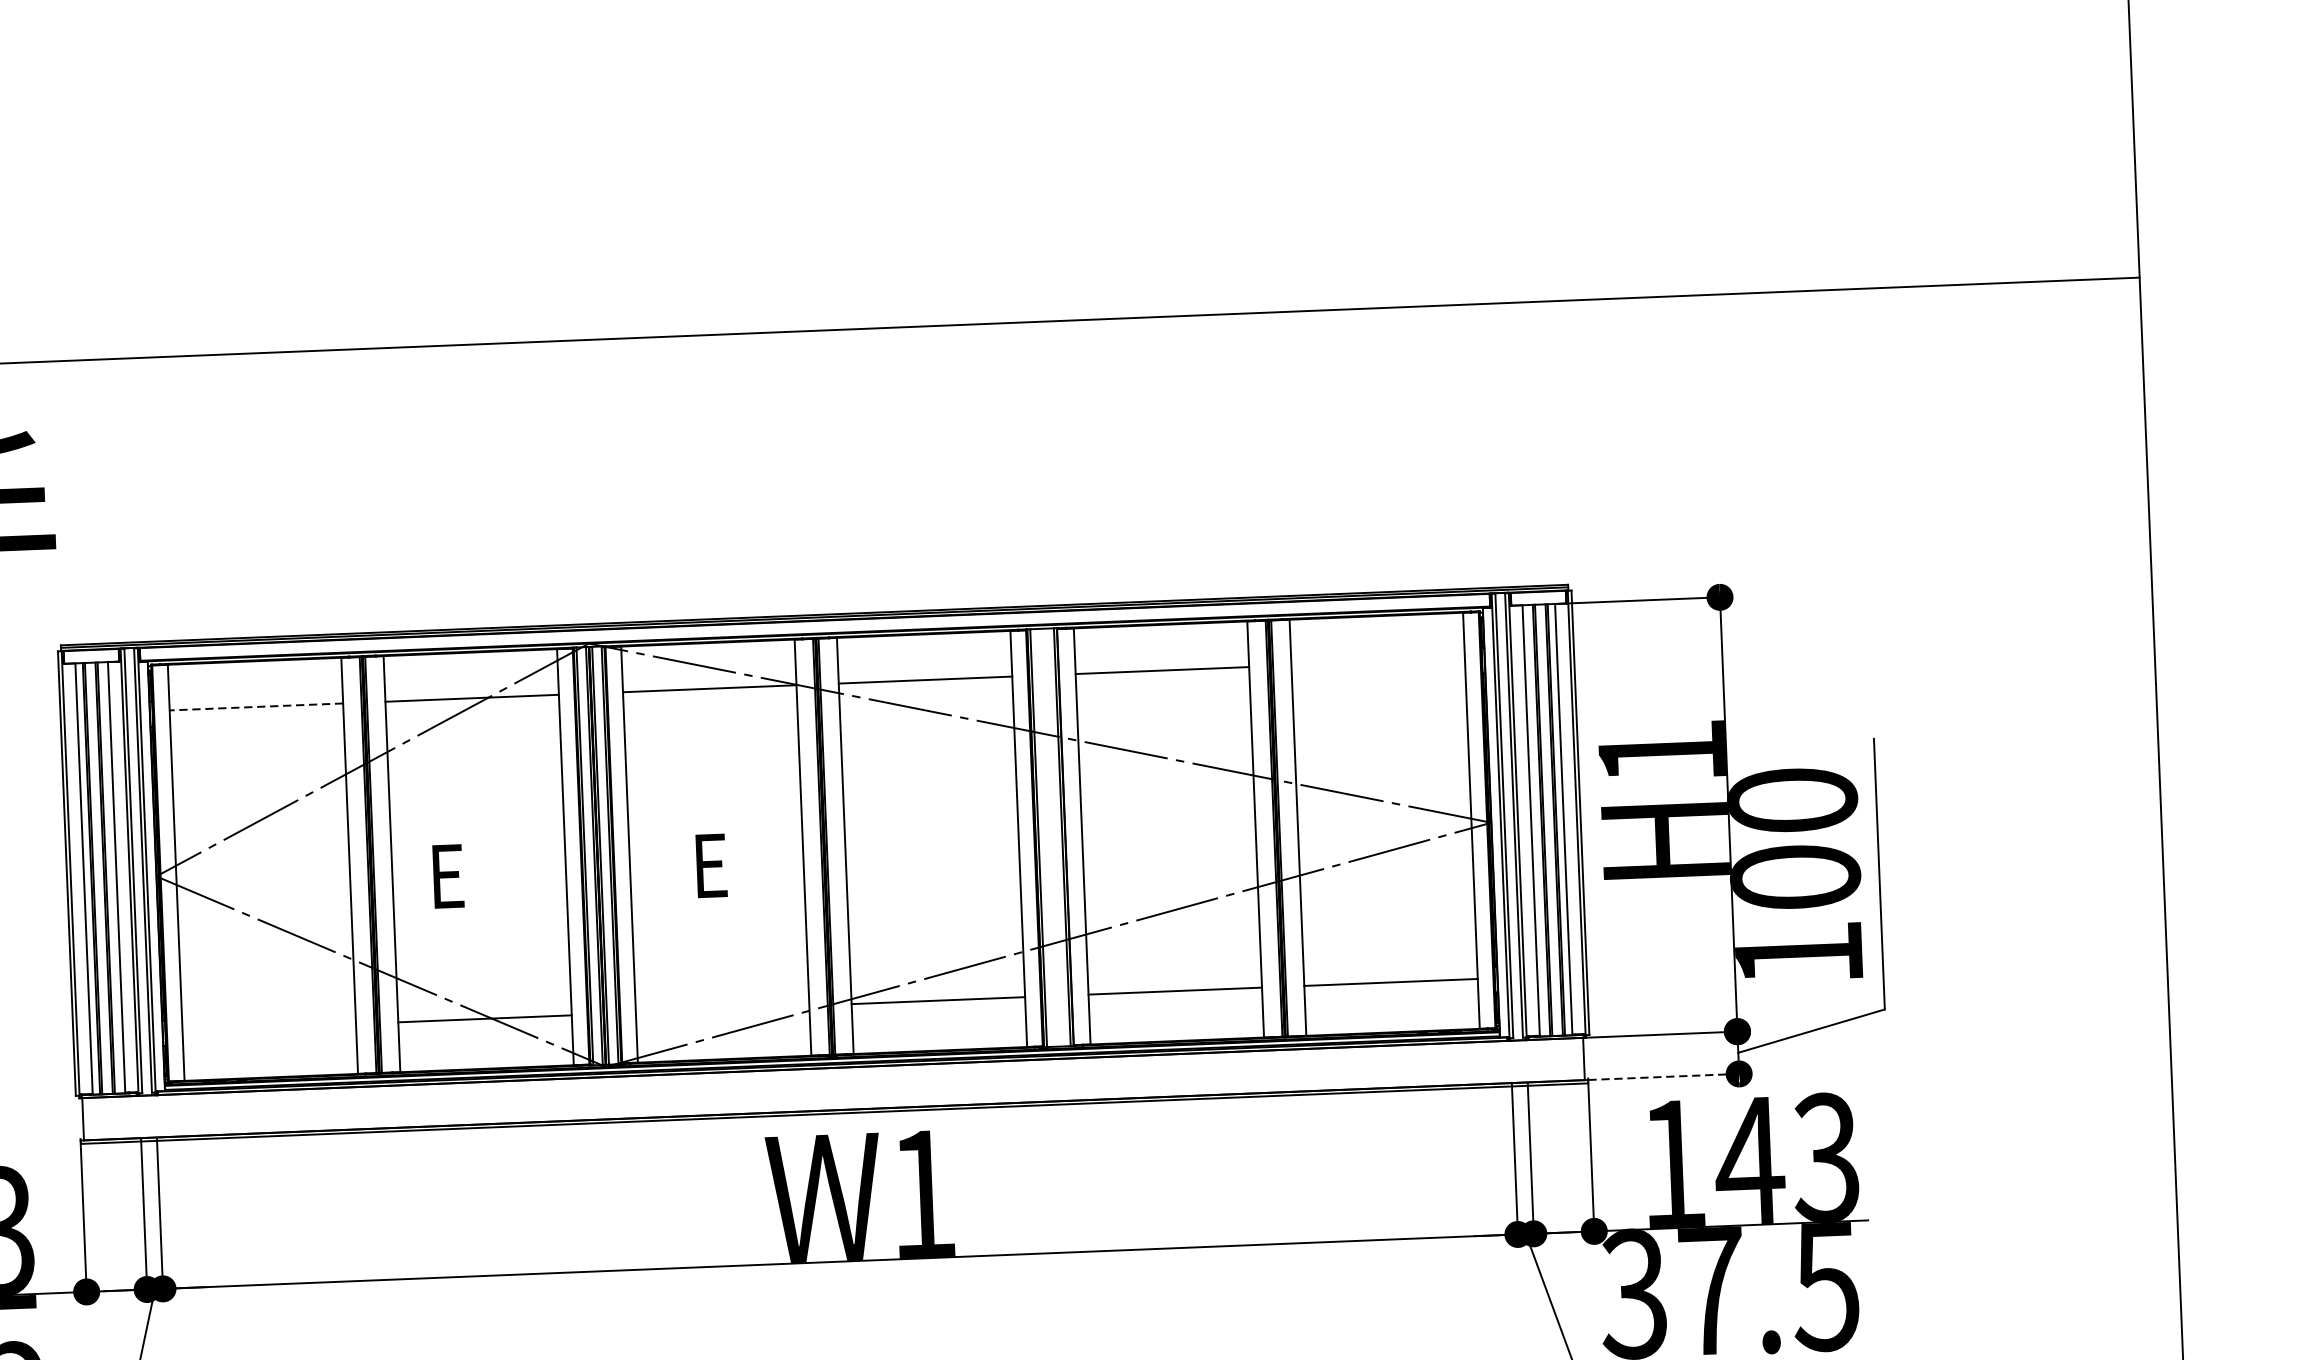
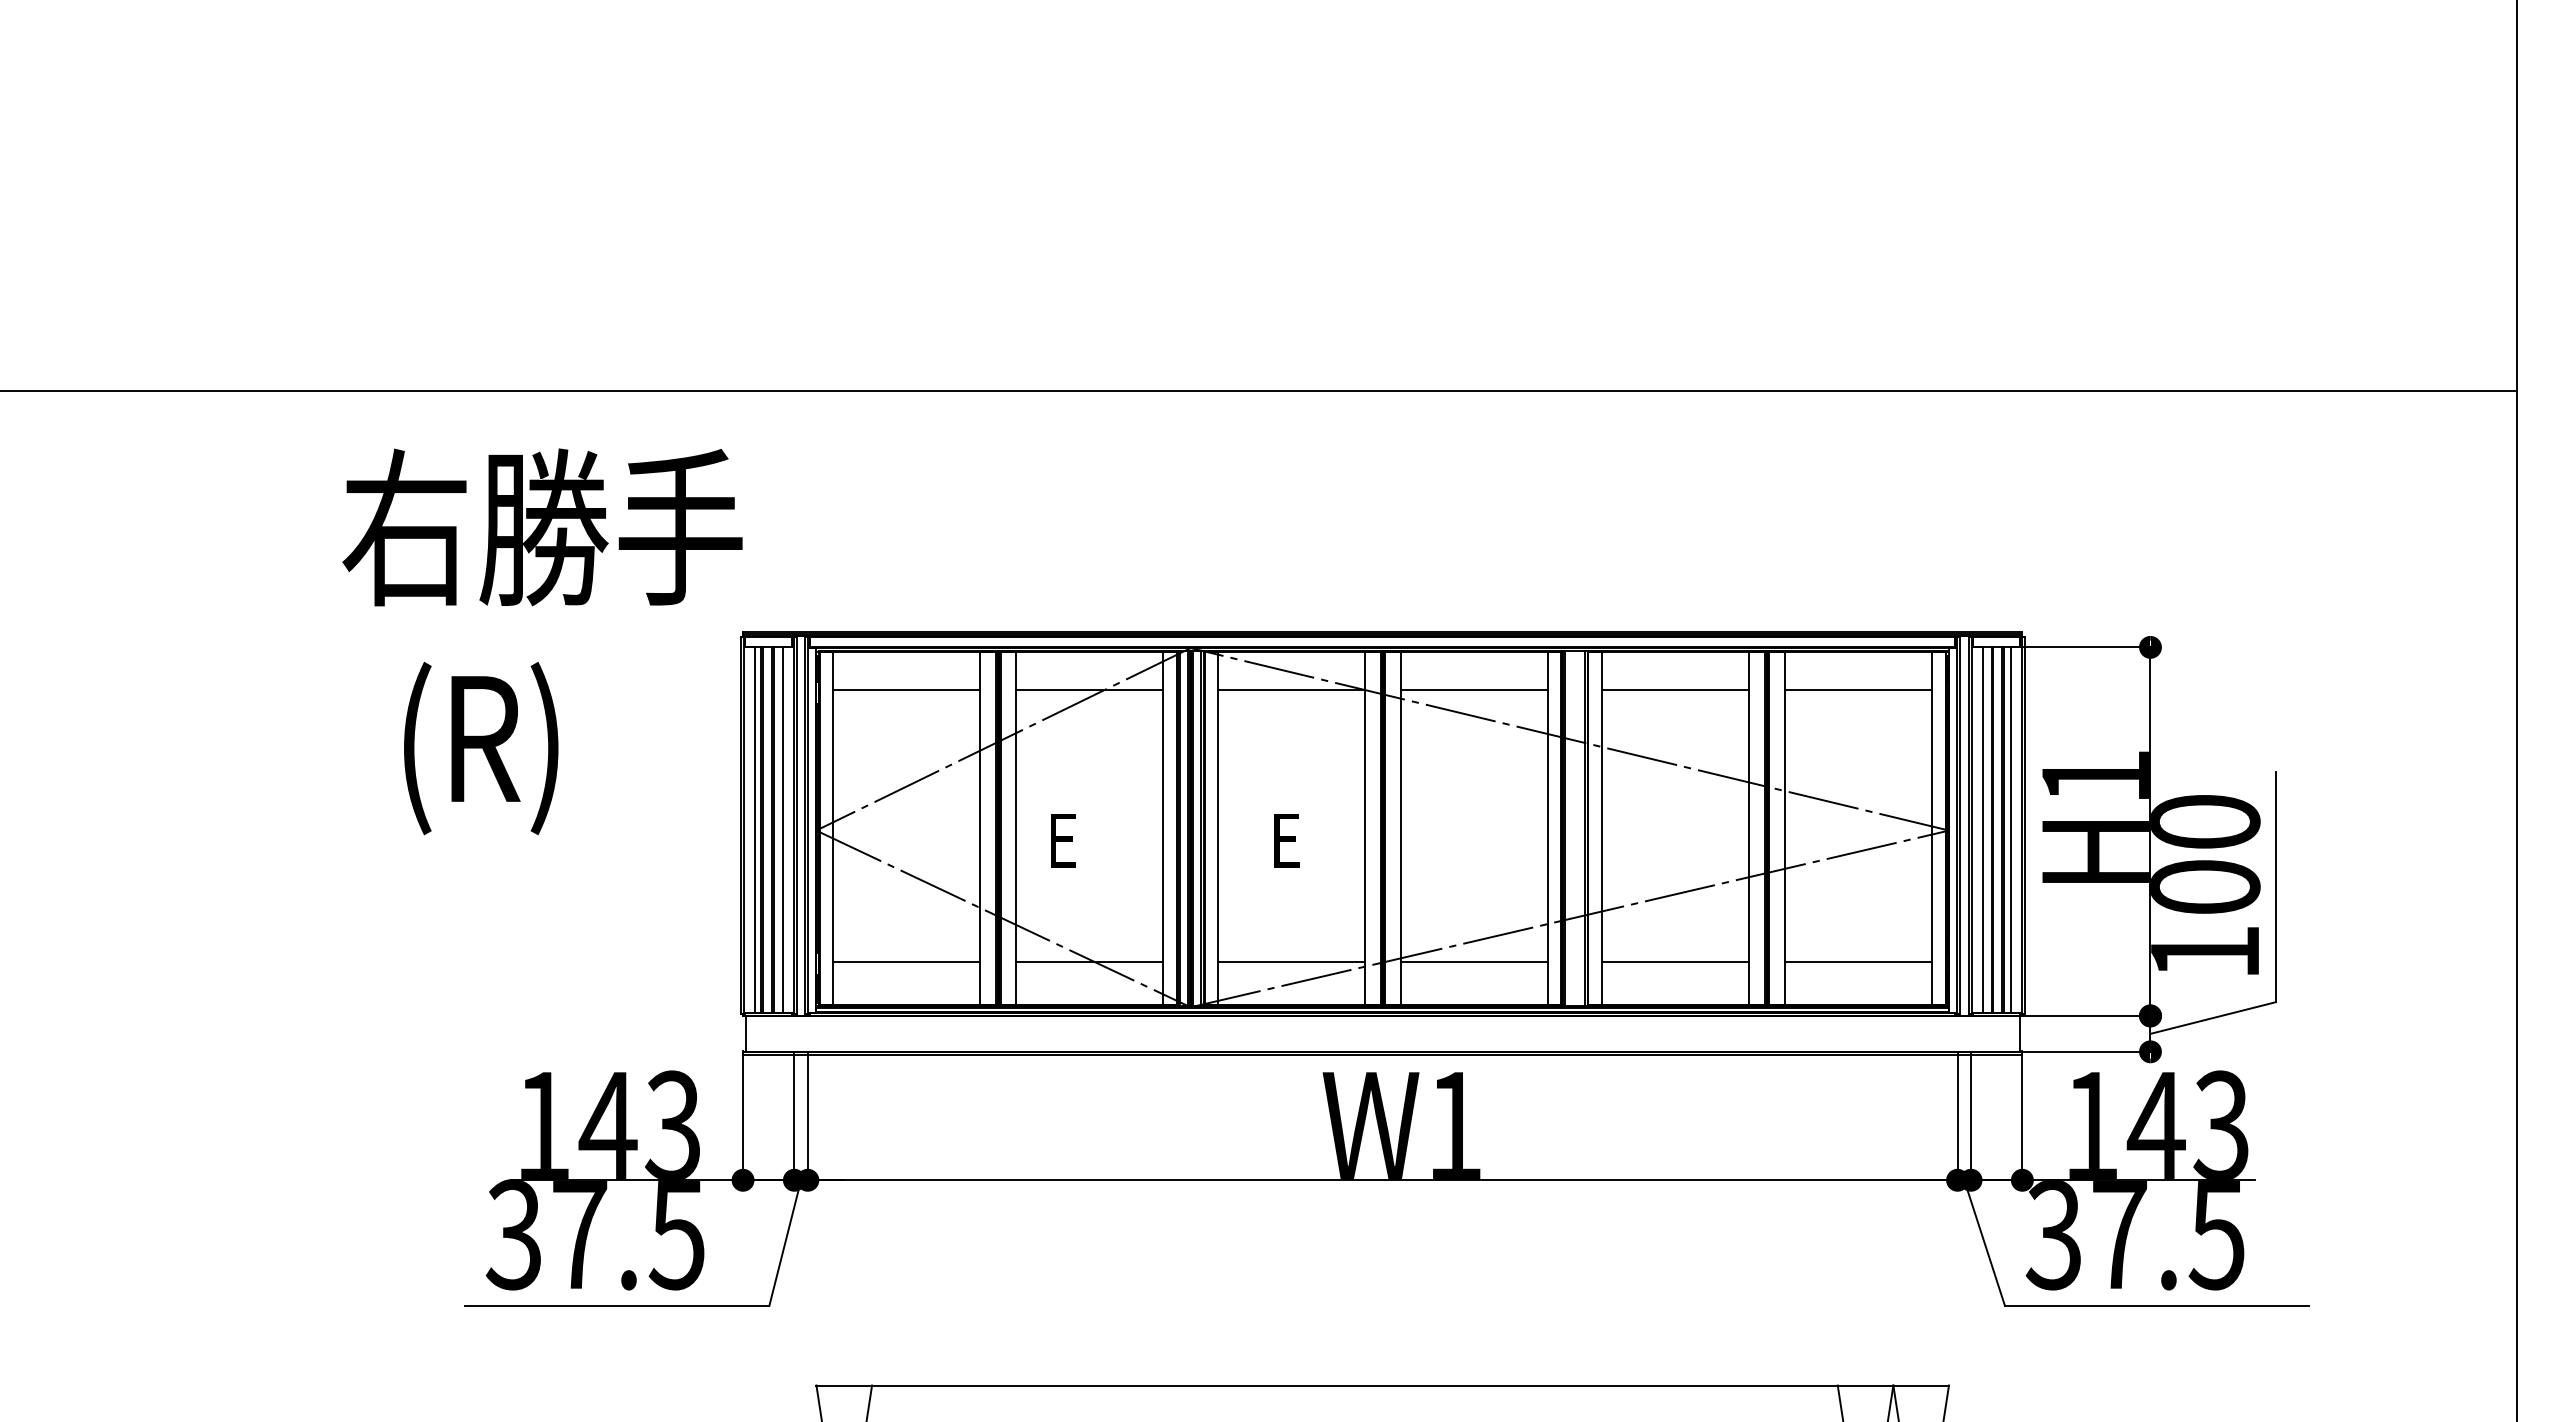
line: (1377, 661) -> (1858, 690), added
line: (256, 707) -> (906, 690), dashed -> solid
line: (722, 1009) -> (1291, 962), added
line: (268, 1027) -> (906, 962), added
line: (1664, 1076) -> (2087, 1051), dashed -> solid

